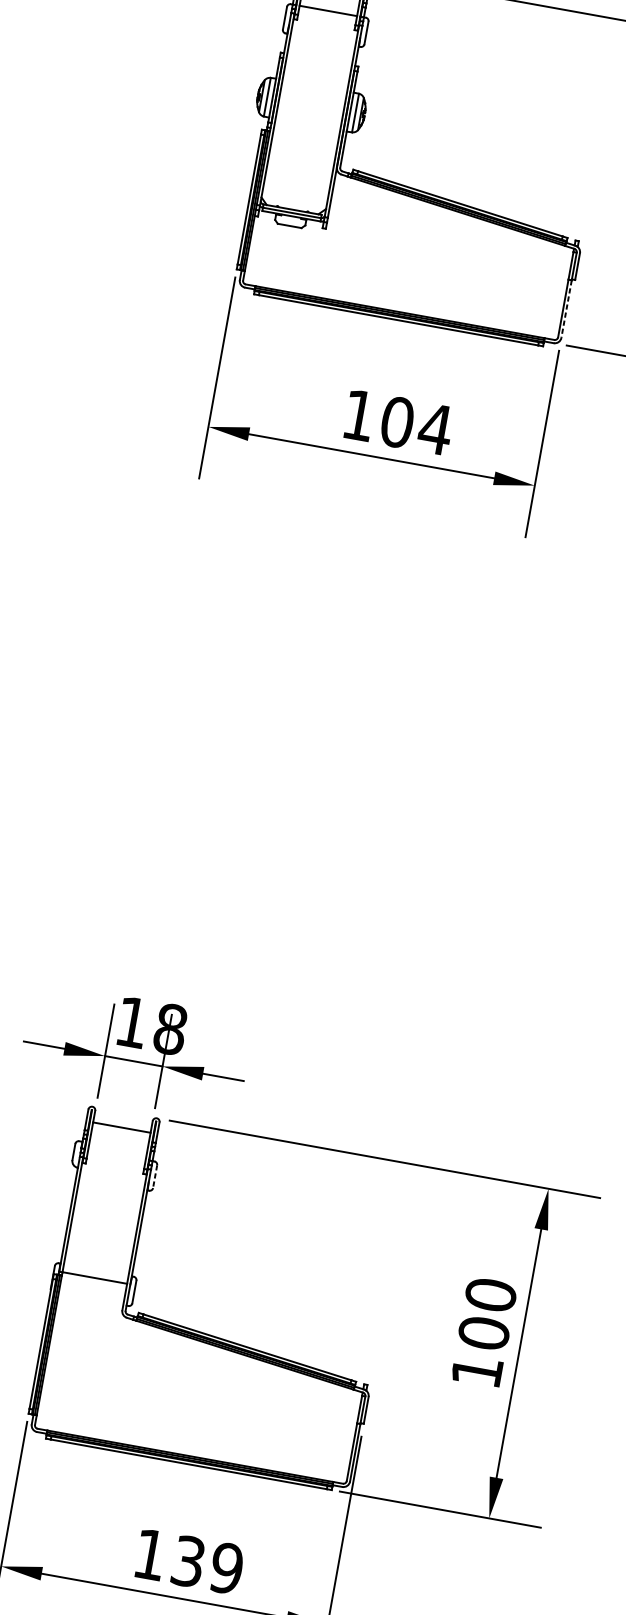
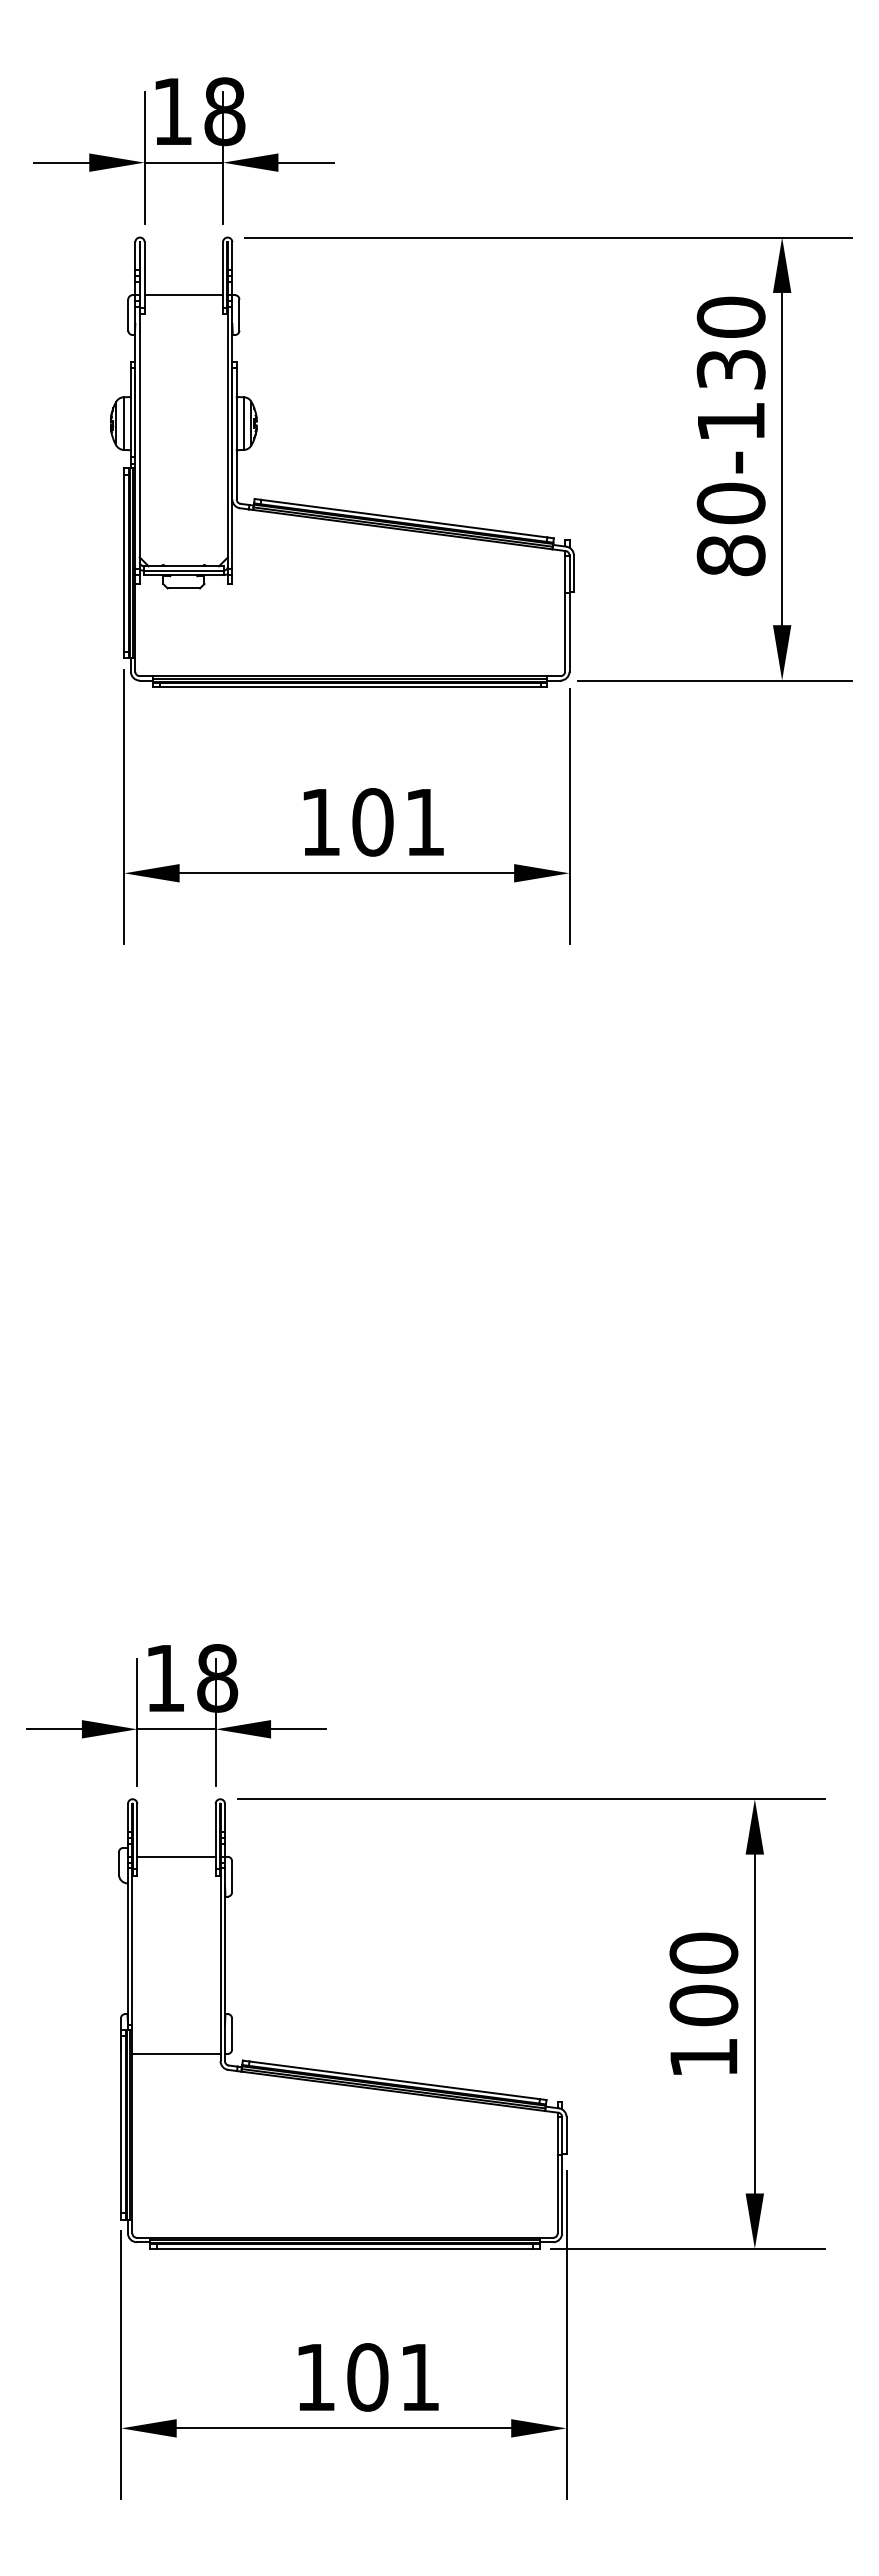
line: (566, 309) -> (569, 632), dashed -> solid
text: (435, 429) -> (424, 822), 104 -> 101
line: (121, 1127) -> (176, 1856), moved
line: (155, 1176) -> (232, 1876), dashed -> solid
line: (94, 1277) -> (176, 2053), moved
text: (207, 1565) -> (393, 2377), 139 -> 101

